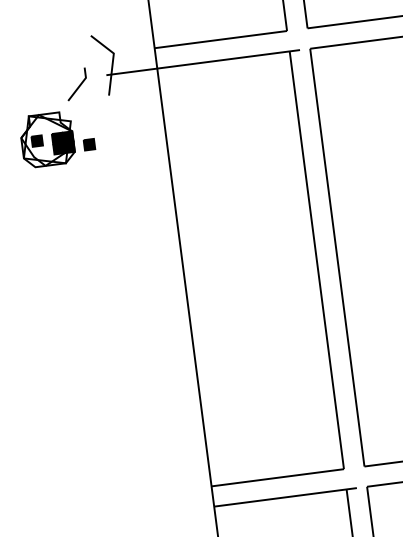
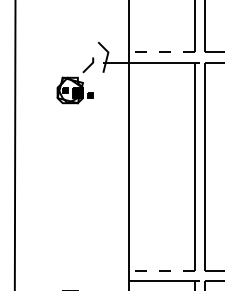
line: (220, 39) -> (161, 52), solid -> dashed
line: (277, 477) -> (161, 270), solid -> dashed

